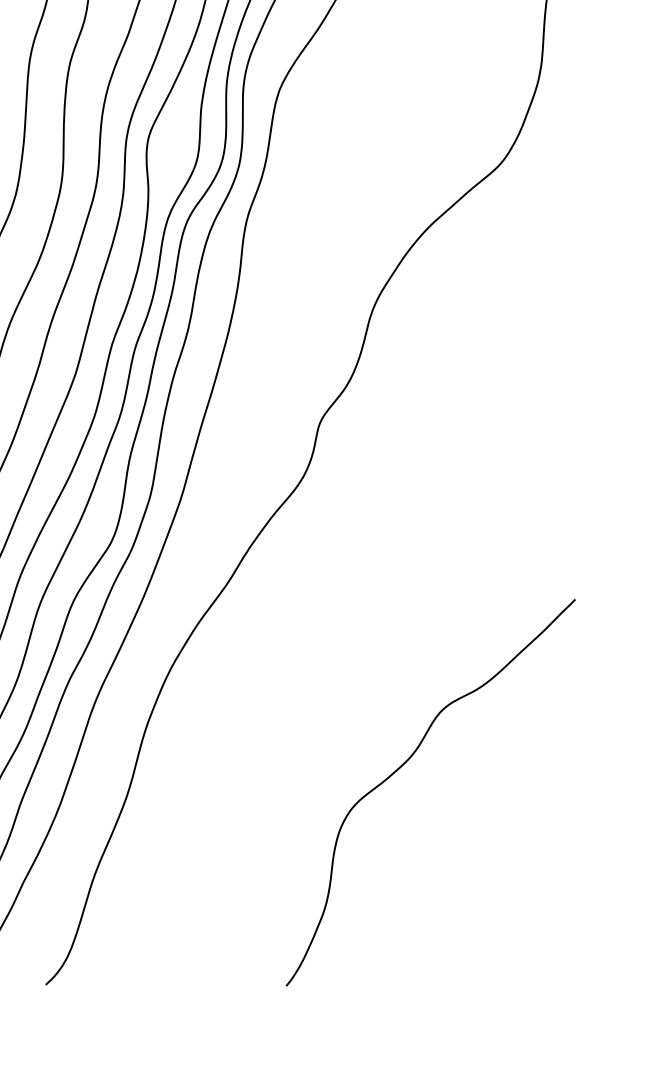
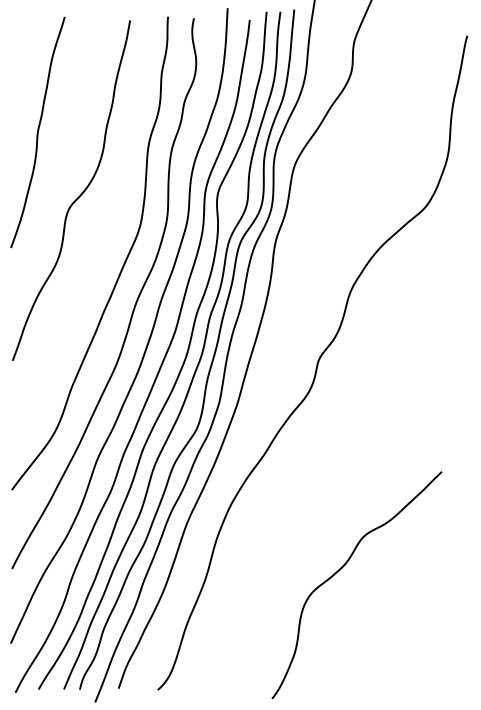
curve: (404, 765) -> (341, 569), moved

